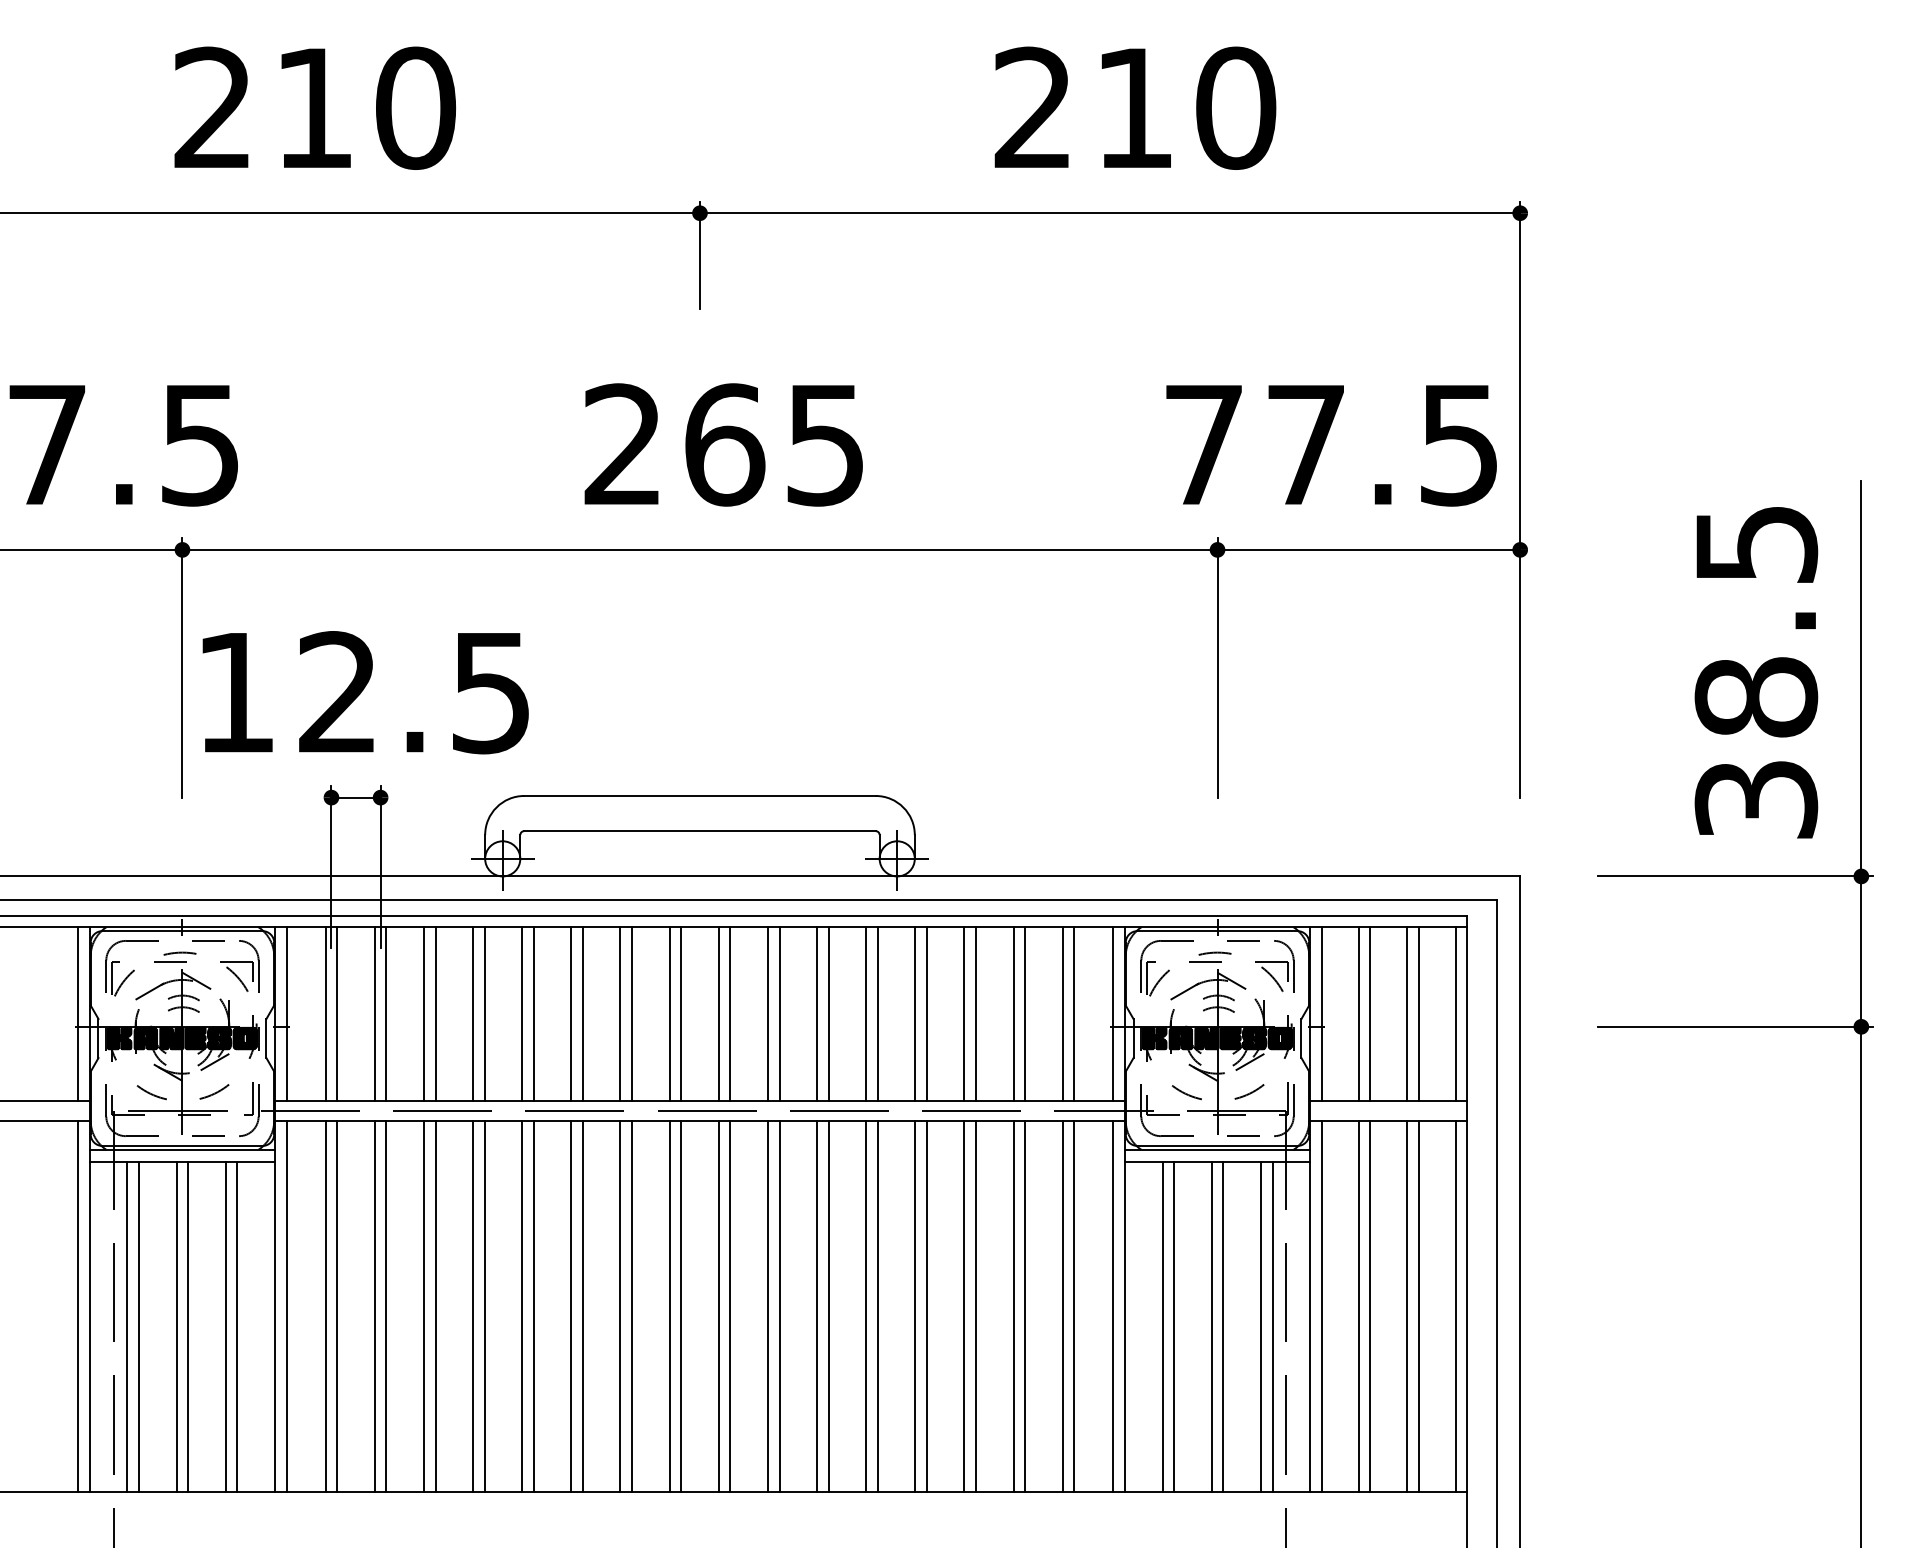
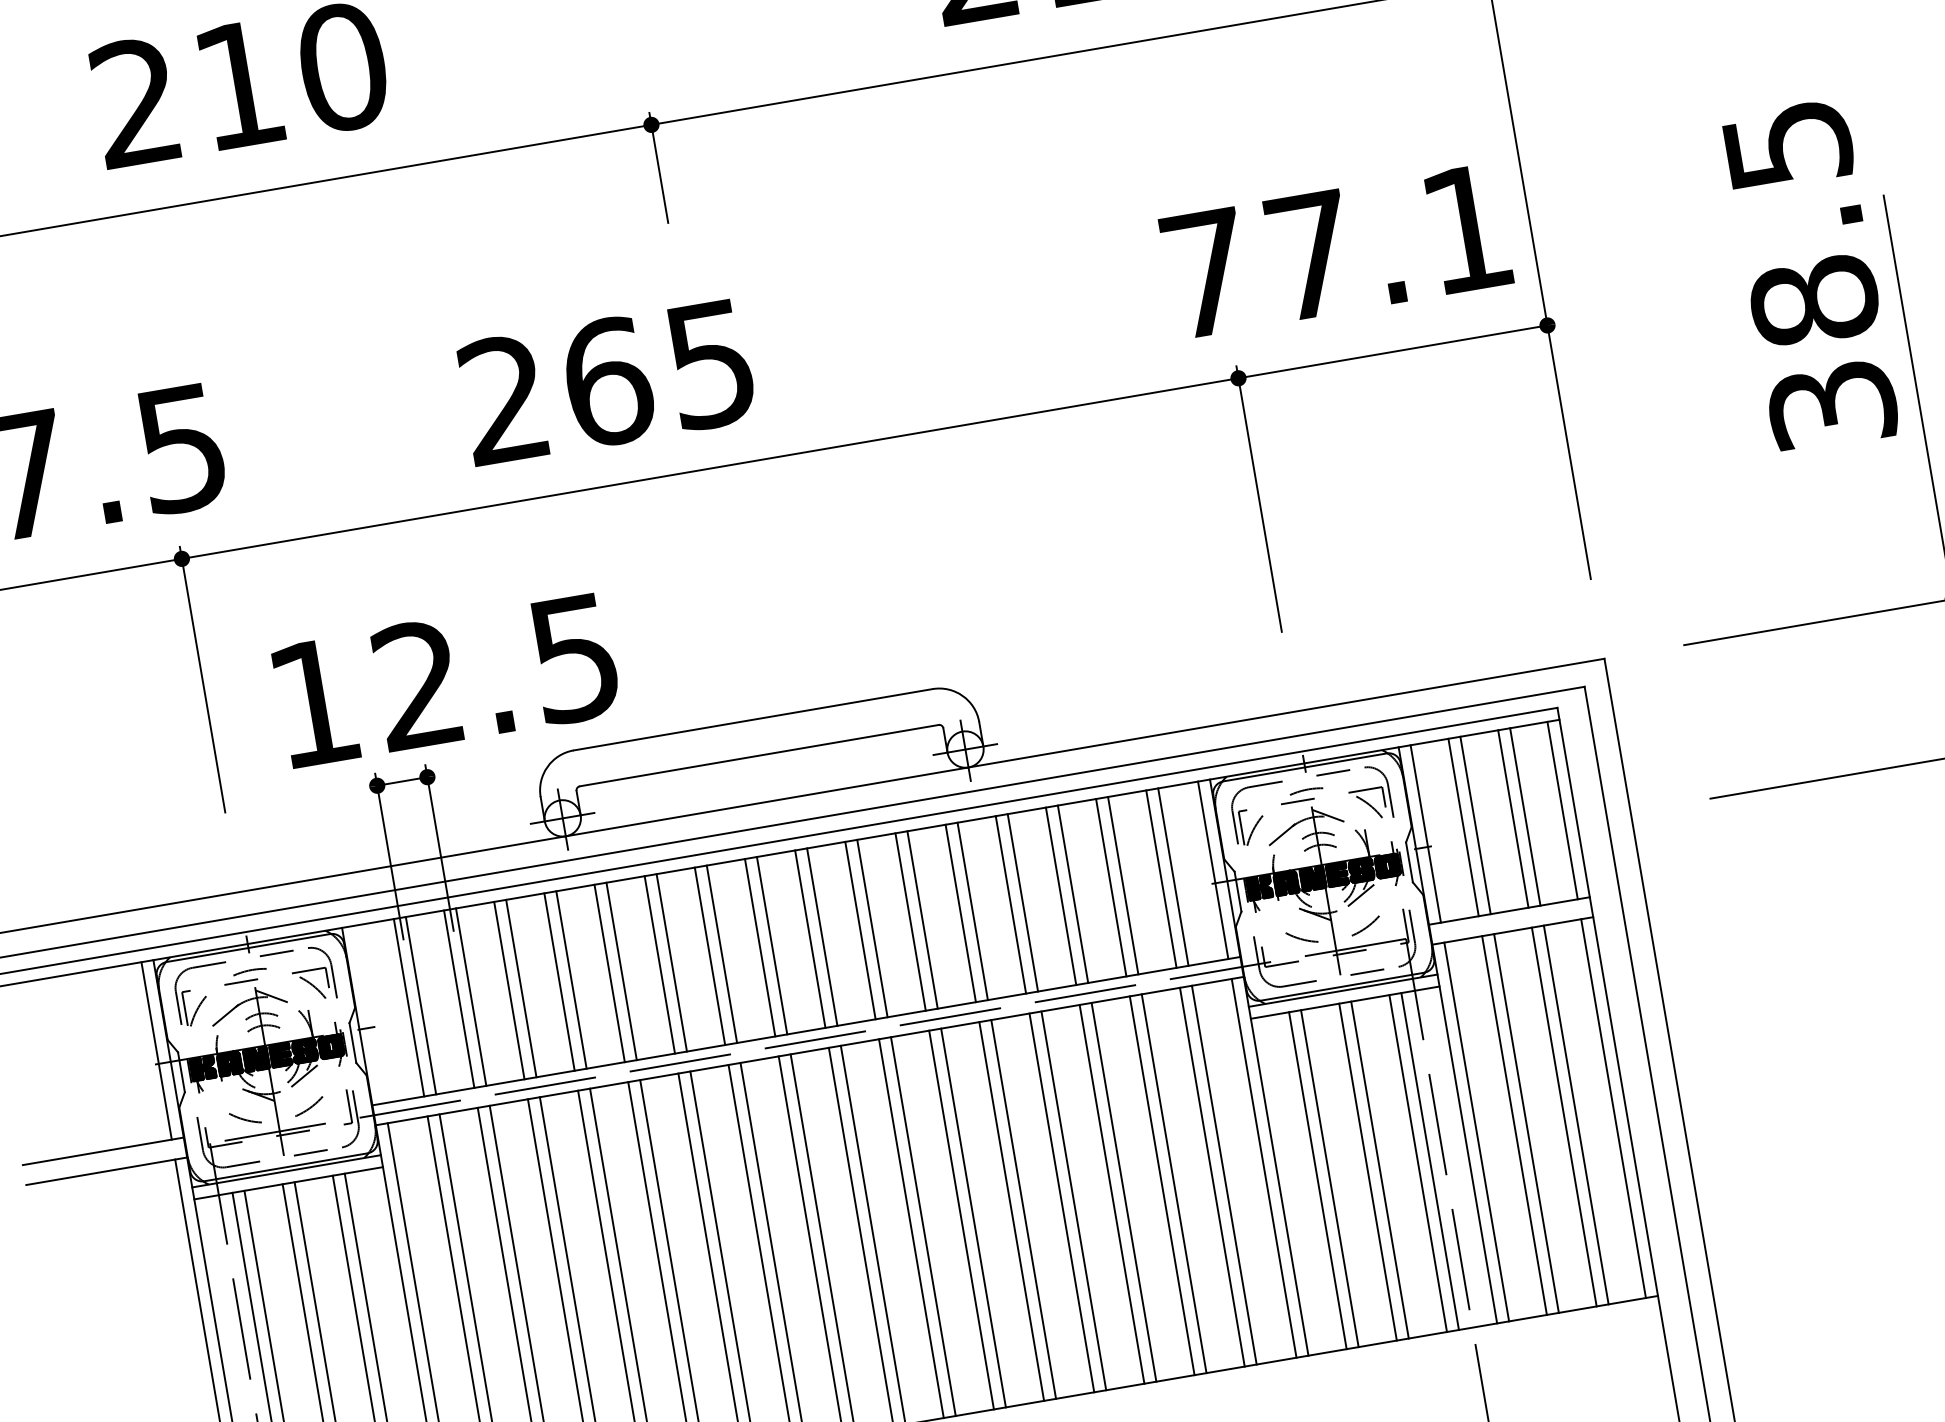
text: (723, 444) -> (606, 381), moved
text: (1458, 445) -> (1466, 229), 77.5 -> 77.1
text: (1756, 672) -> (1810, 275), moved
text: (365, 692) -> (446, 680), moved
line: (286, 1014) -> (369, 1014), removed

